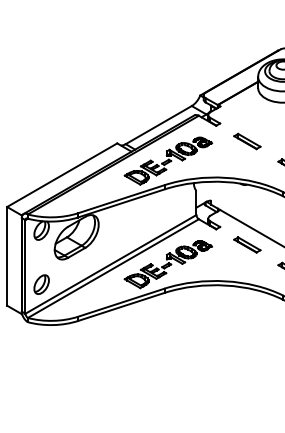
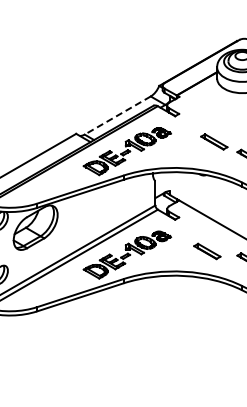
line: (158, 125) -> (117, 115), solid -> dashed
part: (247, 141) -> (214, 141), moved
part: (247, 244) -> (207, 250), moved

